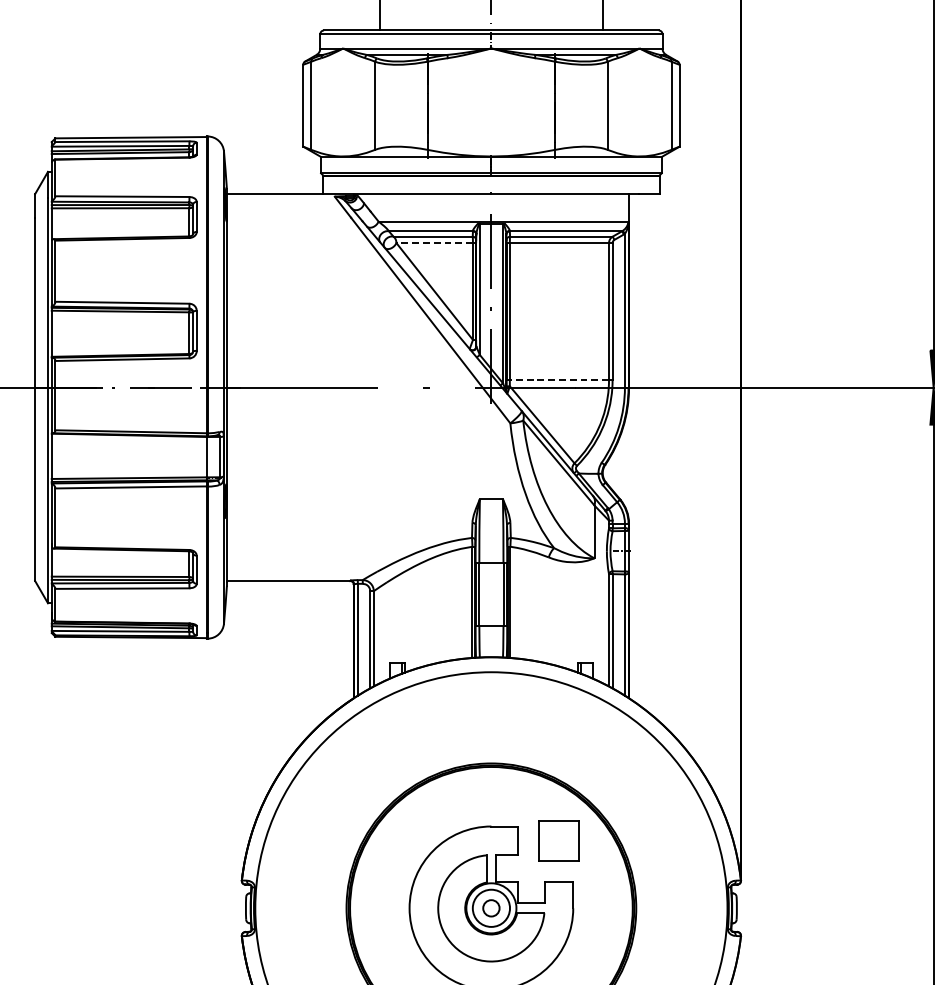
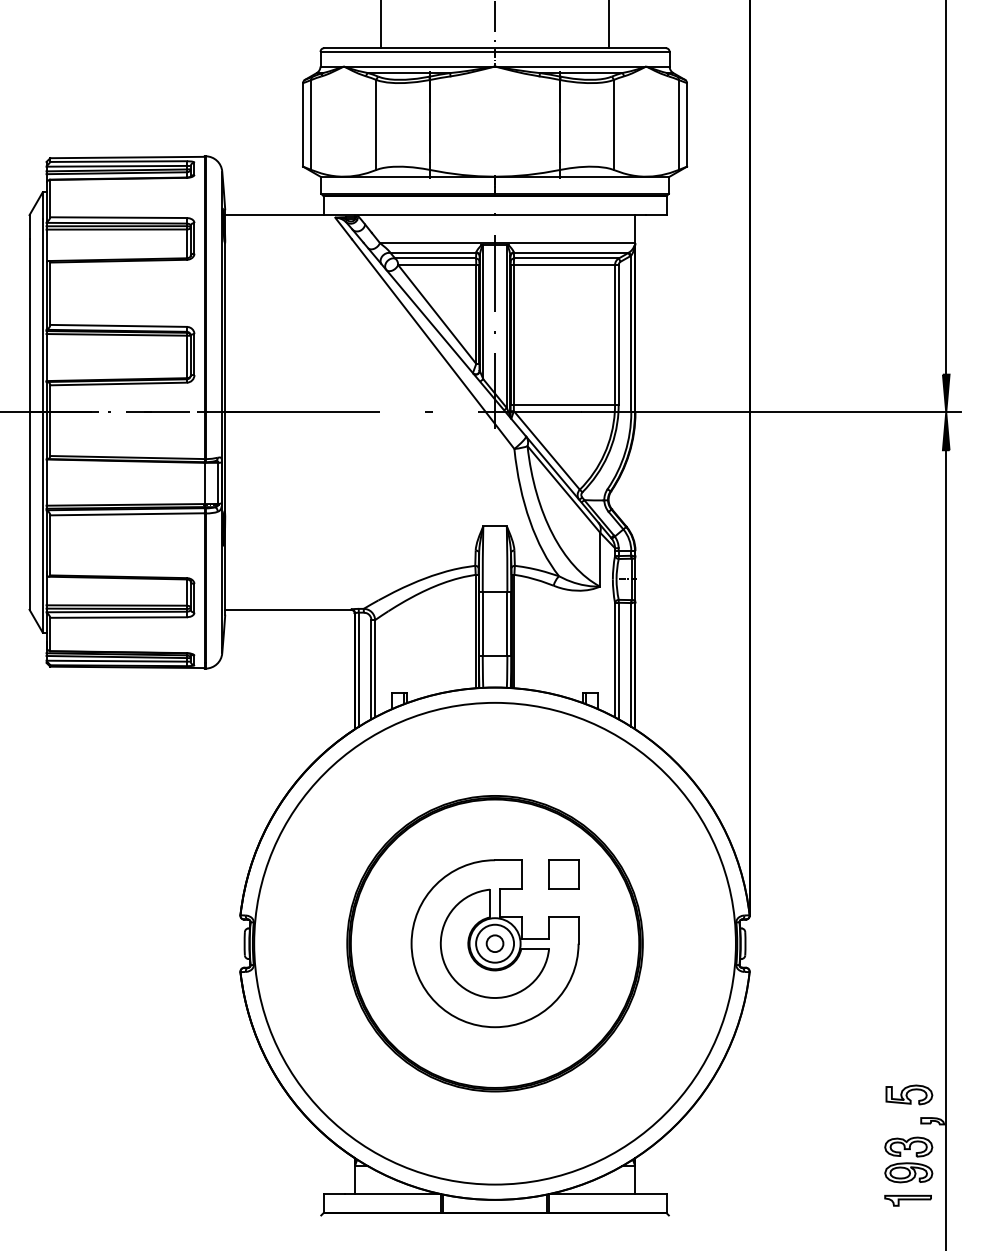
line: (434, 243) -> (436, 265), dashed -> solid
line: (559, 379) -> (564, 404), dashed -> solid
part: (558, 840) -> (563, 874), size x0.71

